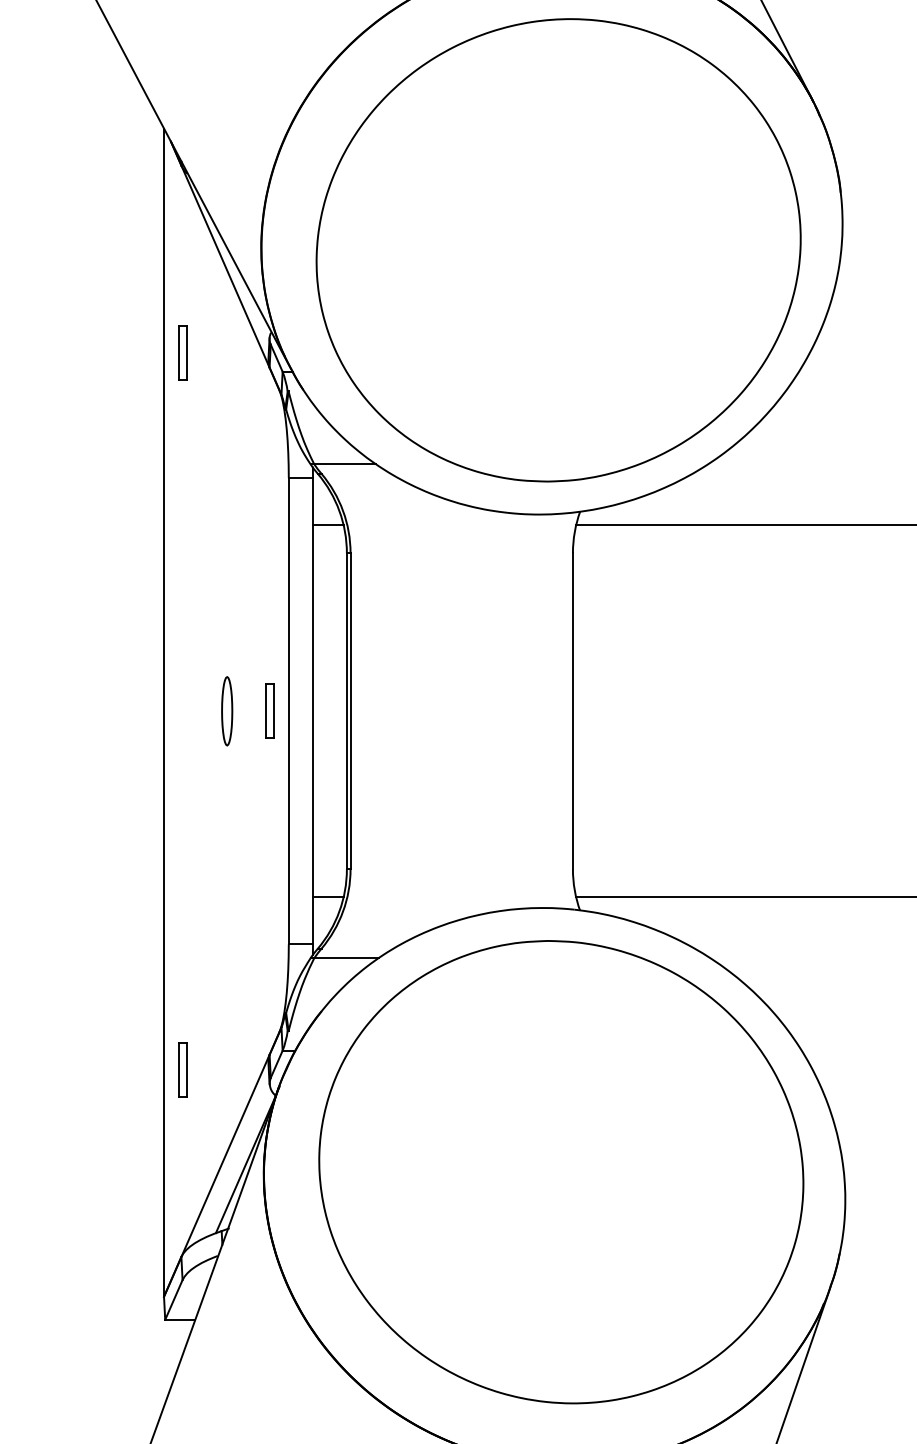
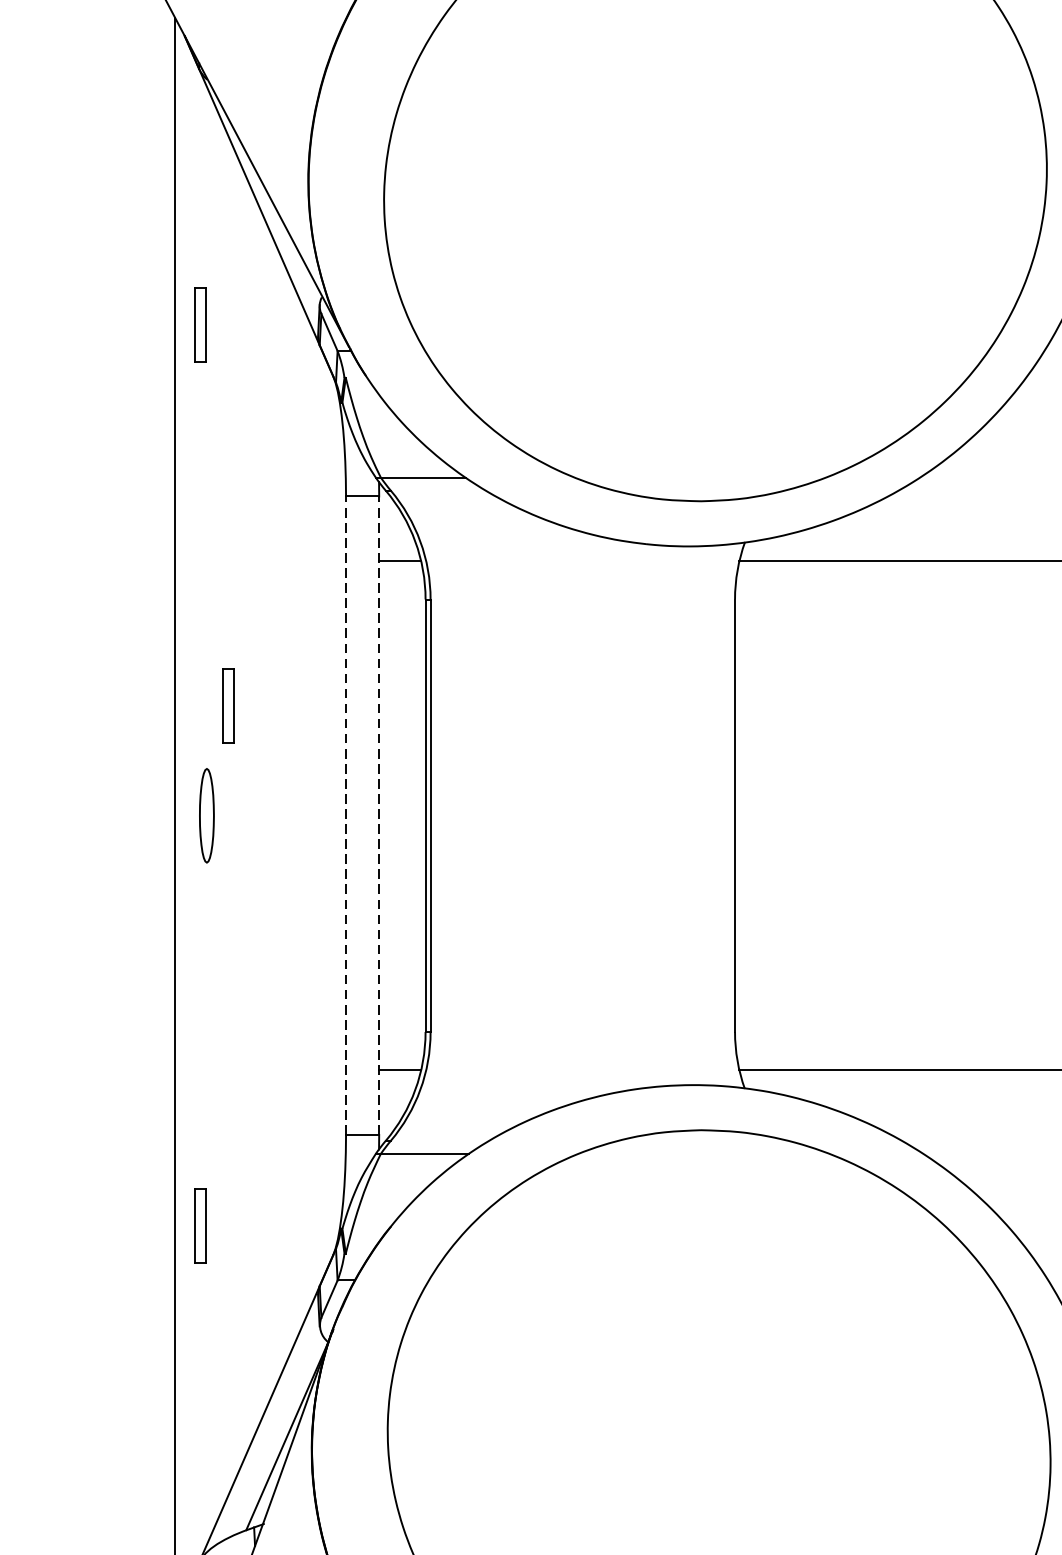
part: (269, 710) -> (227, 705), moved
line: (288, 710) -> (345, 814), solid -> dashed
line: (313, 710) -> (379, 814), solid -> dashed
part: (227, 711) -> (207, 816), moved
part: (182, 1069) -> (200, 1225), moved

